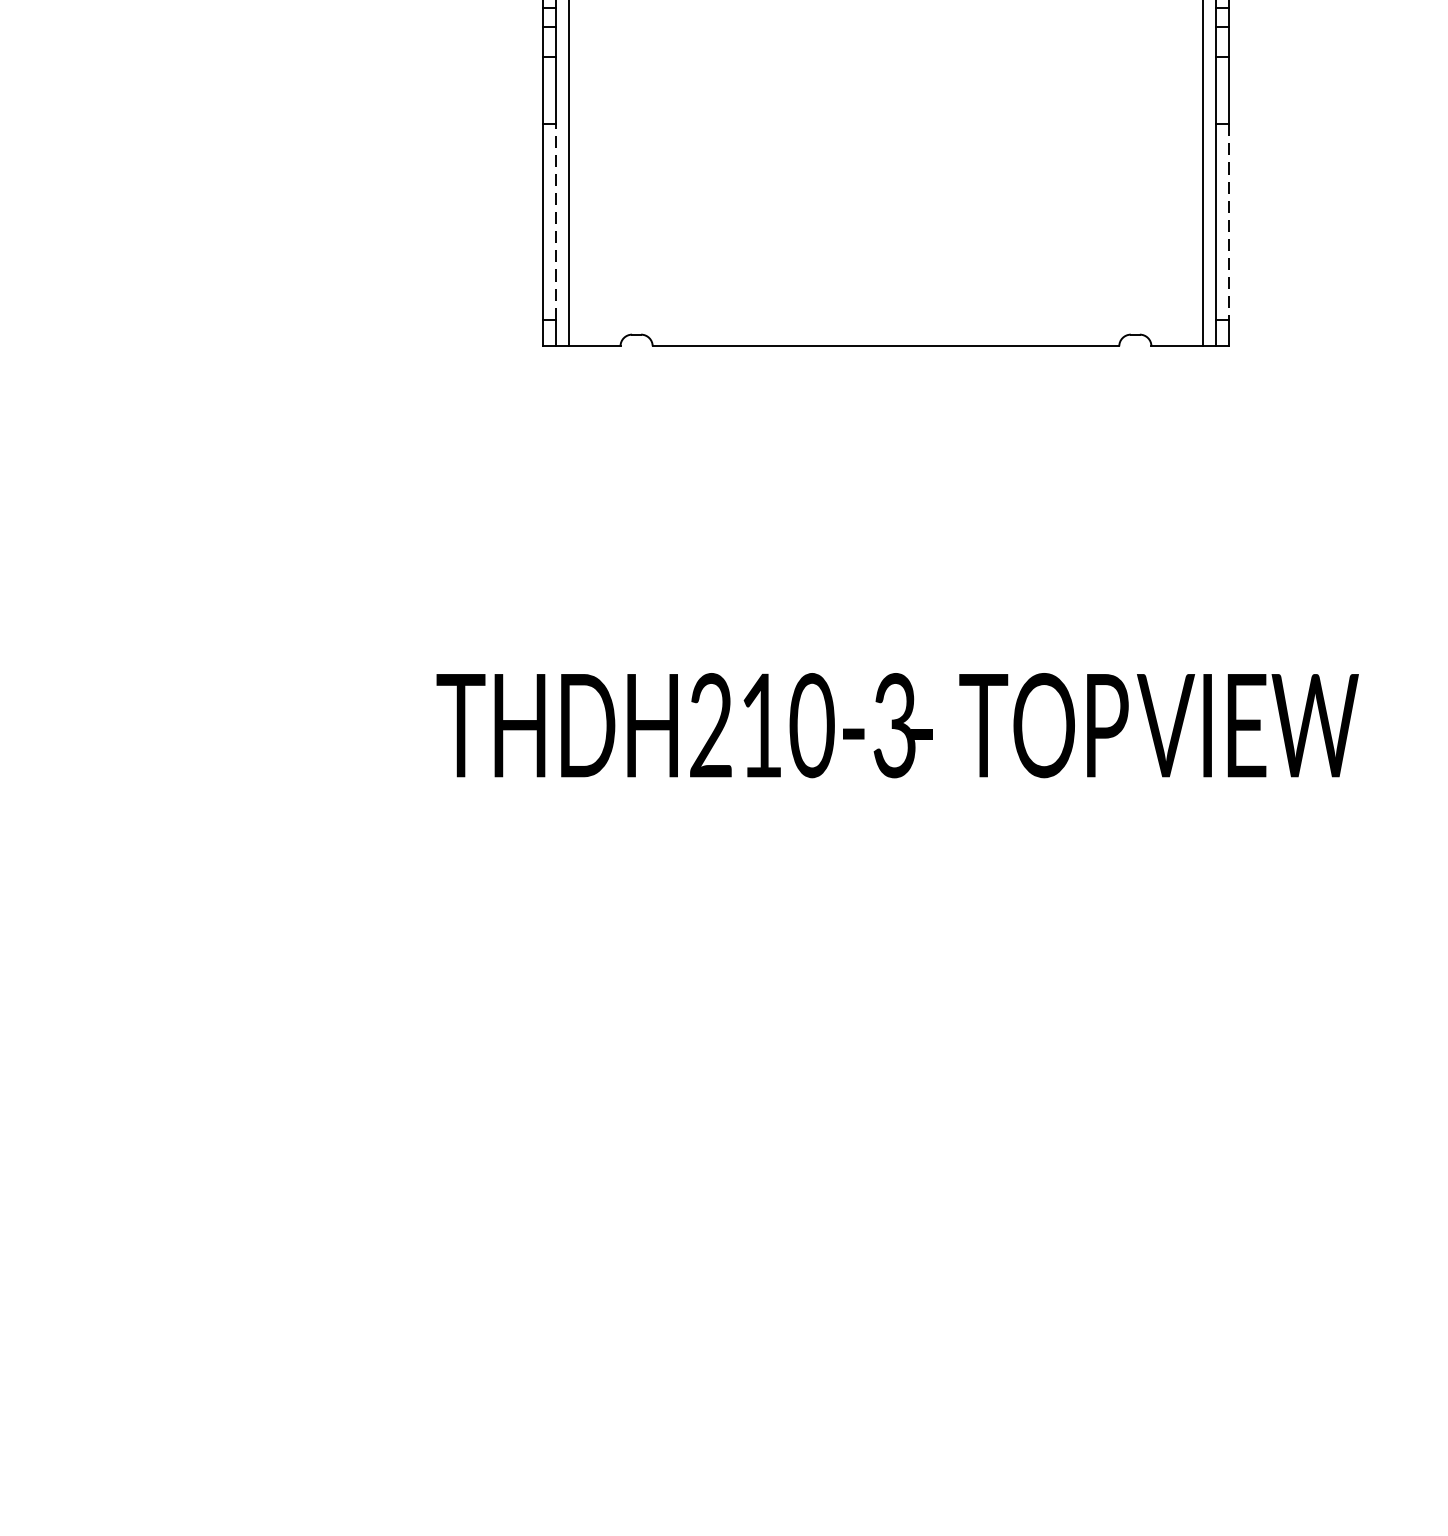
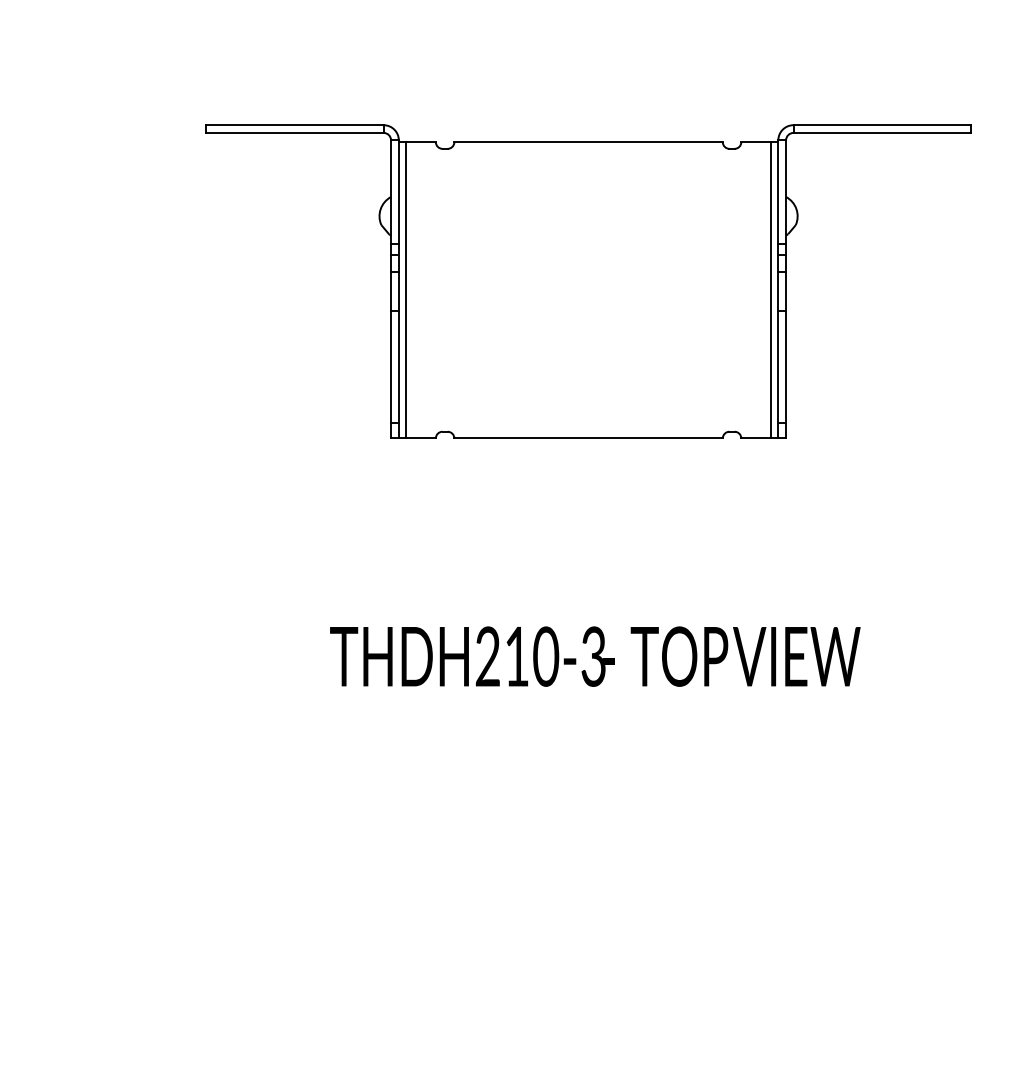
line: (555, 221) -> (398, 366), dashed -> solid
line: (1229, 222) -> (786, 367), dashed -> solid

